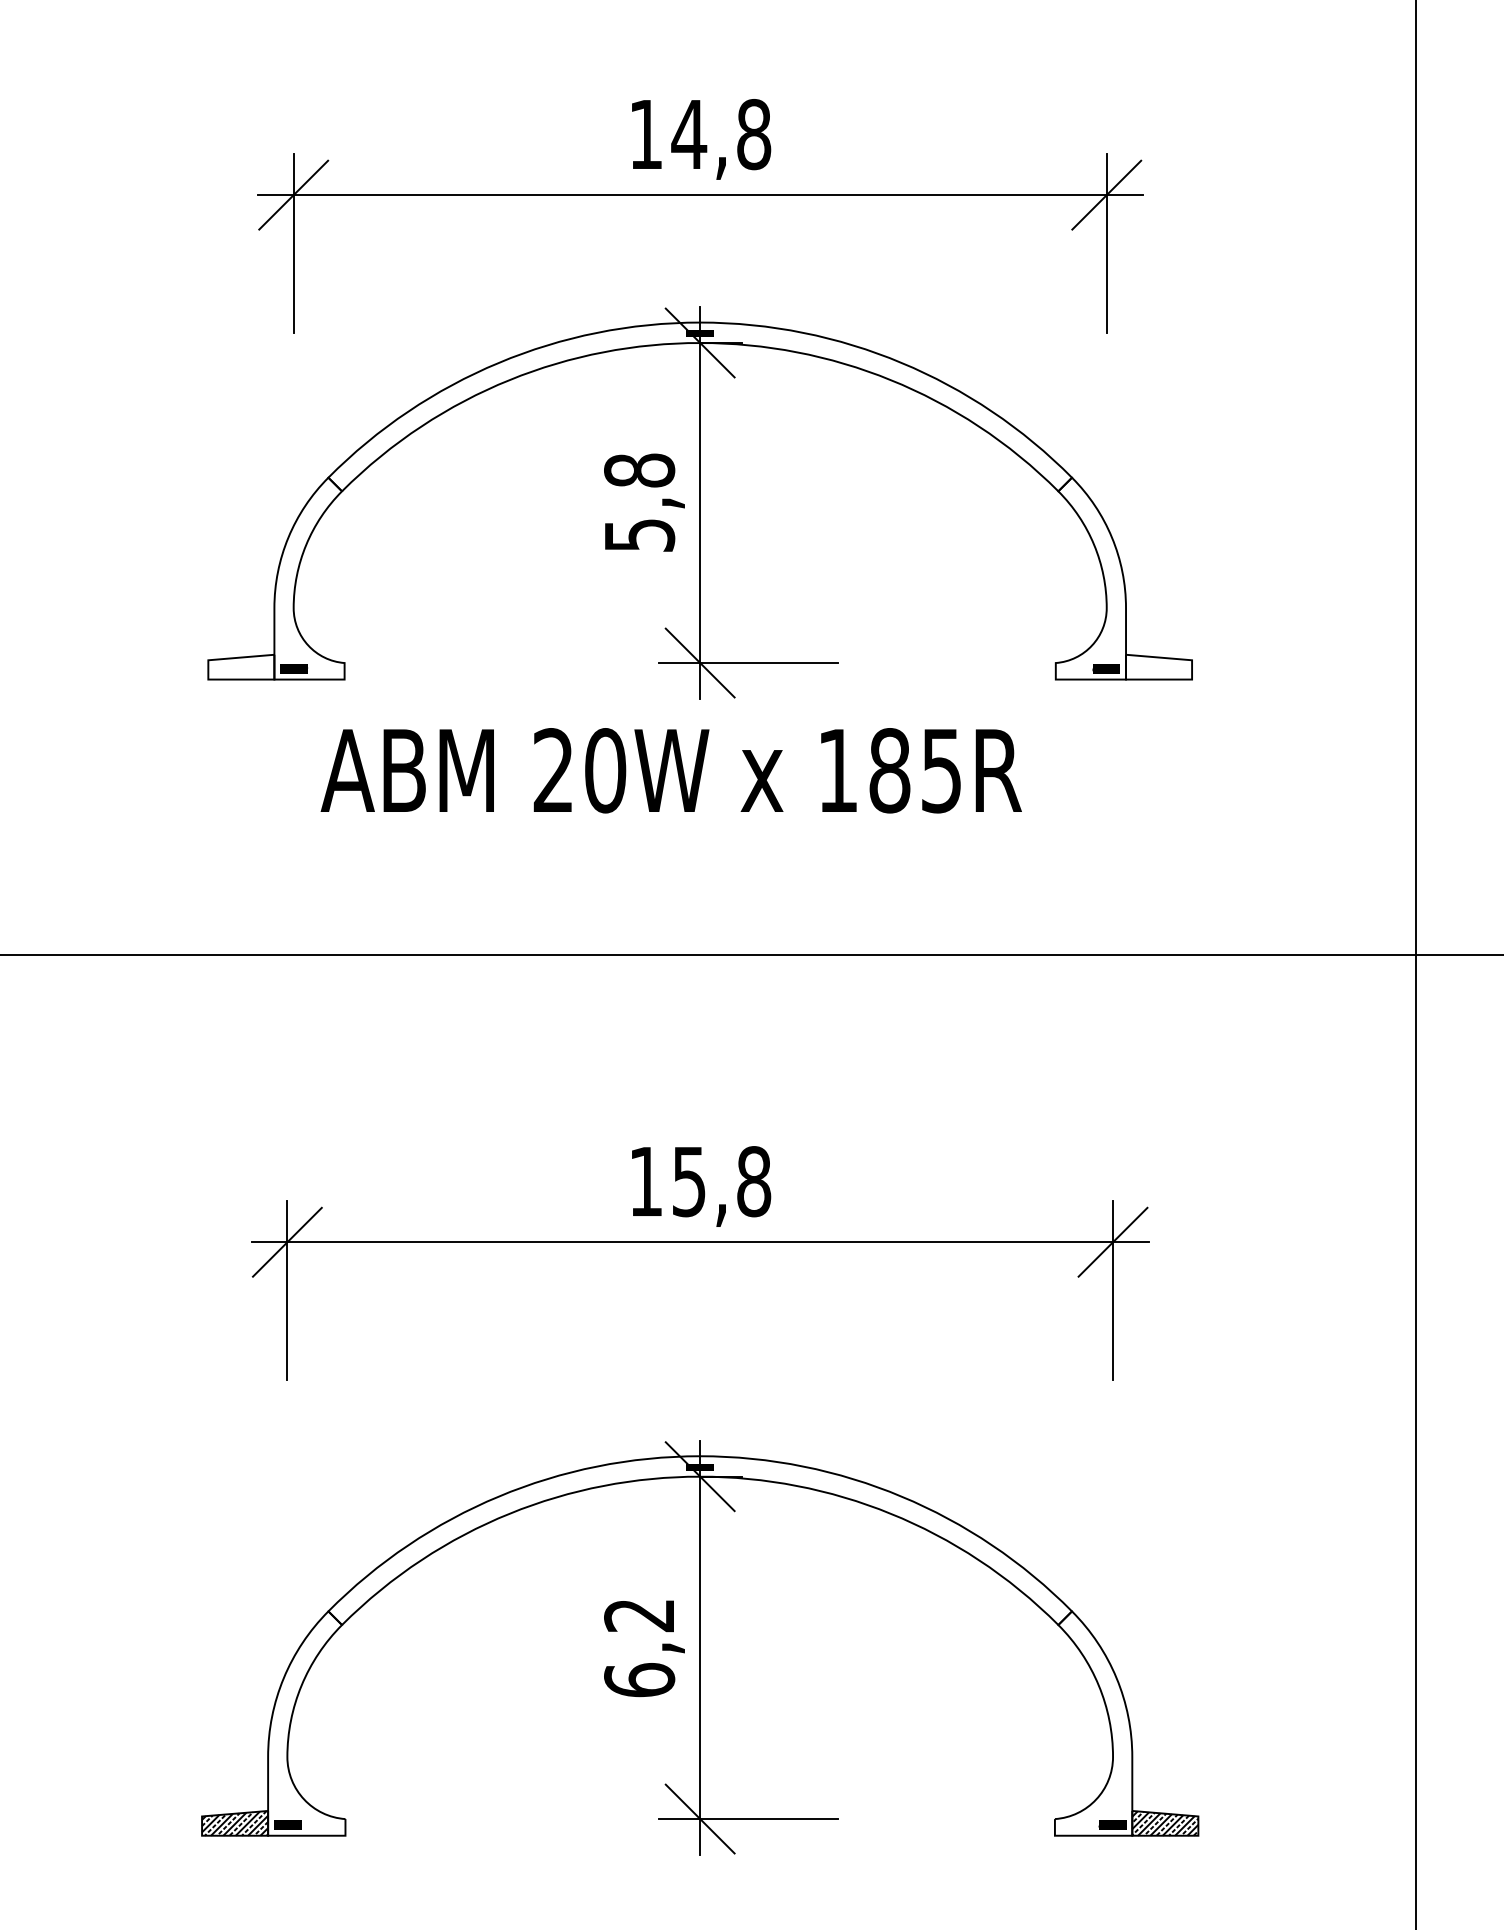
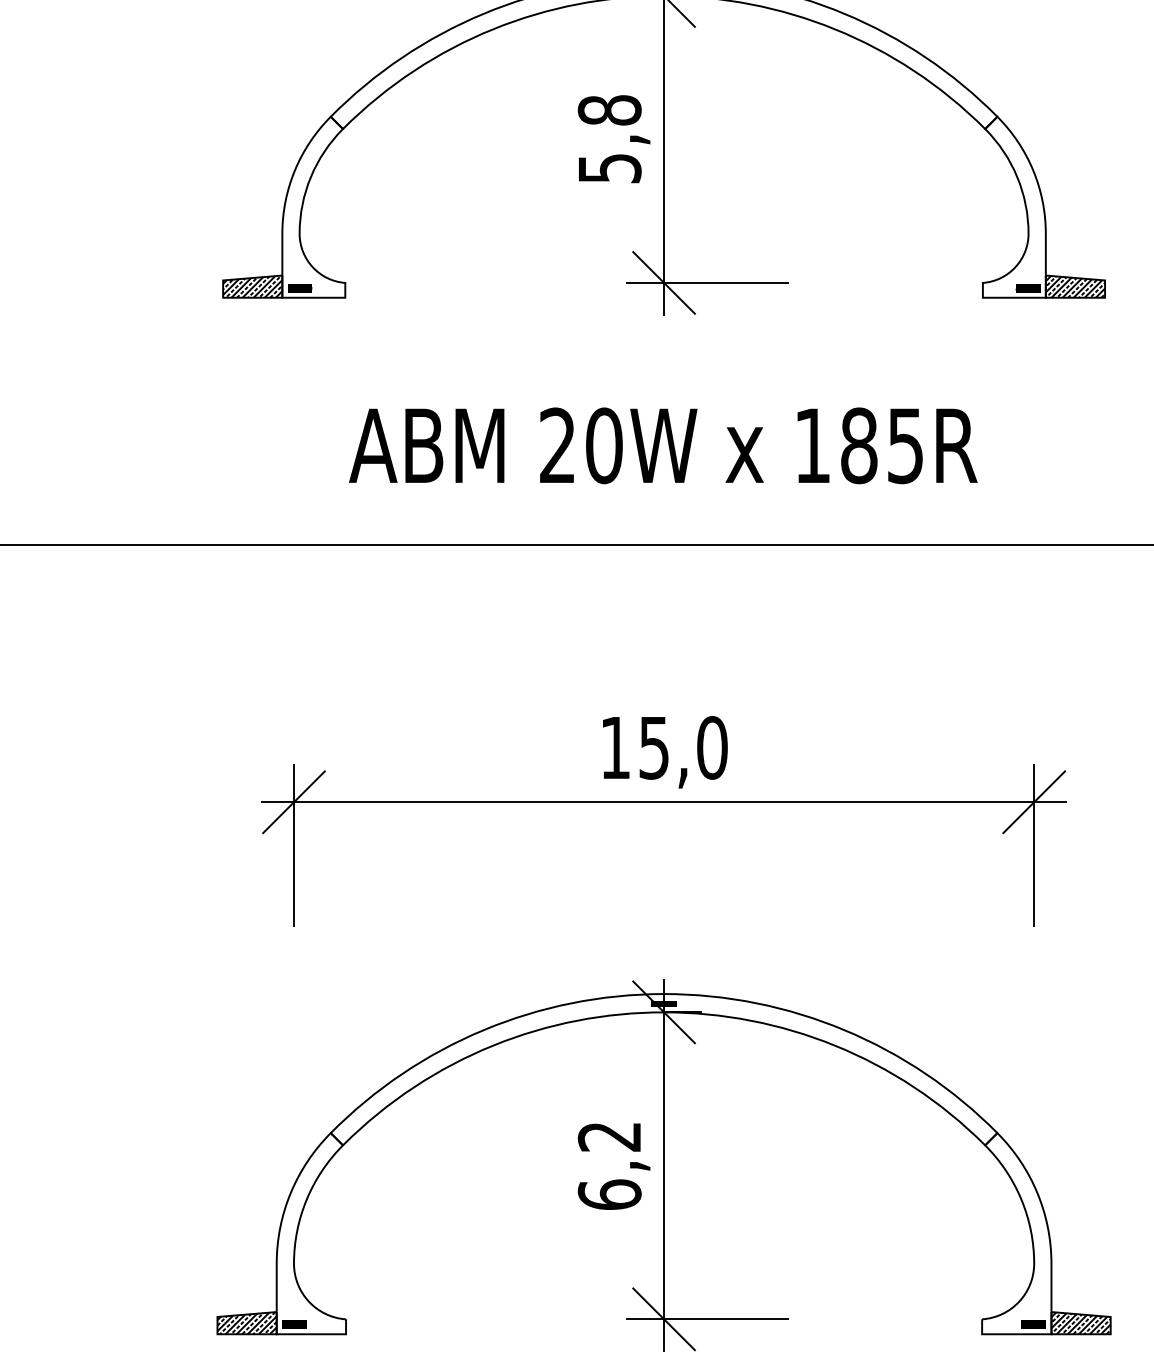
hatch: (241, 666) -> (252, 286), added
hatch: (1159, 666) -> (1075, 286), added
text: (670, 770) -> (662, 445), moved
text: (754, 1181) -> (712, 747), 15,8 -> 15,0

